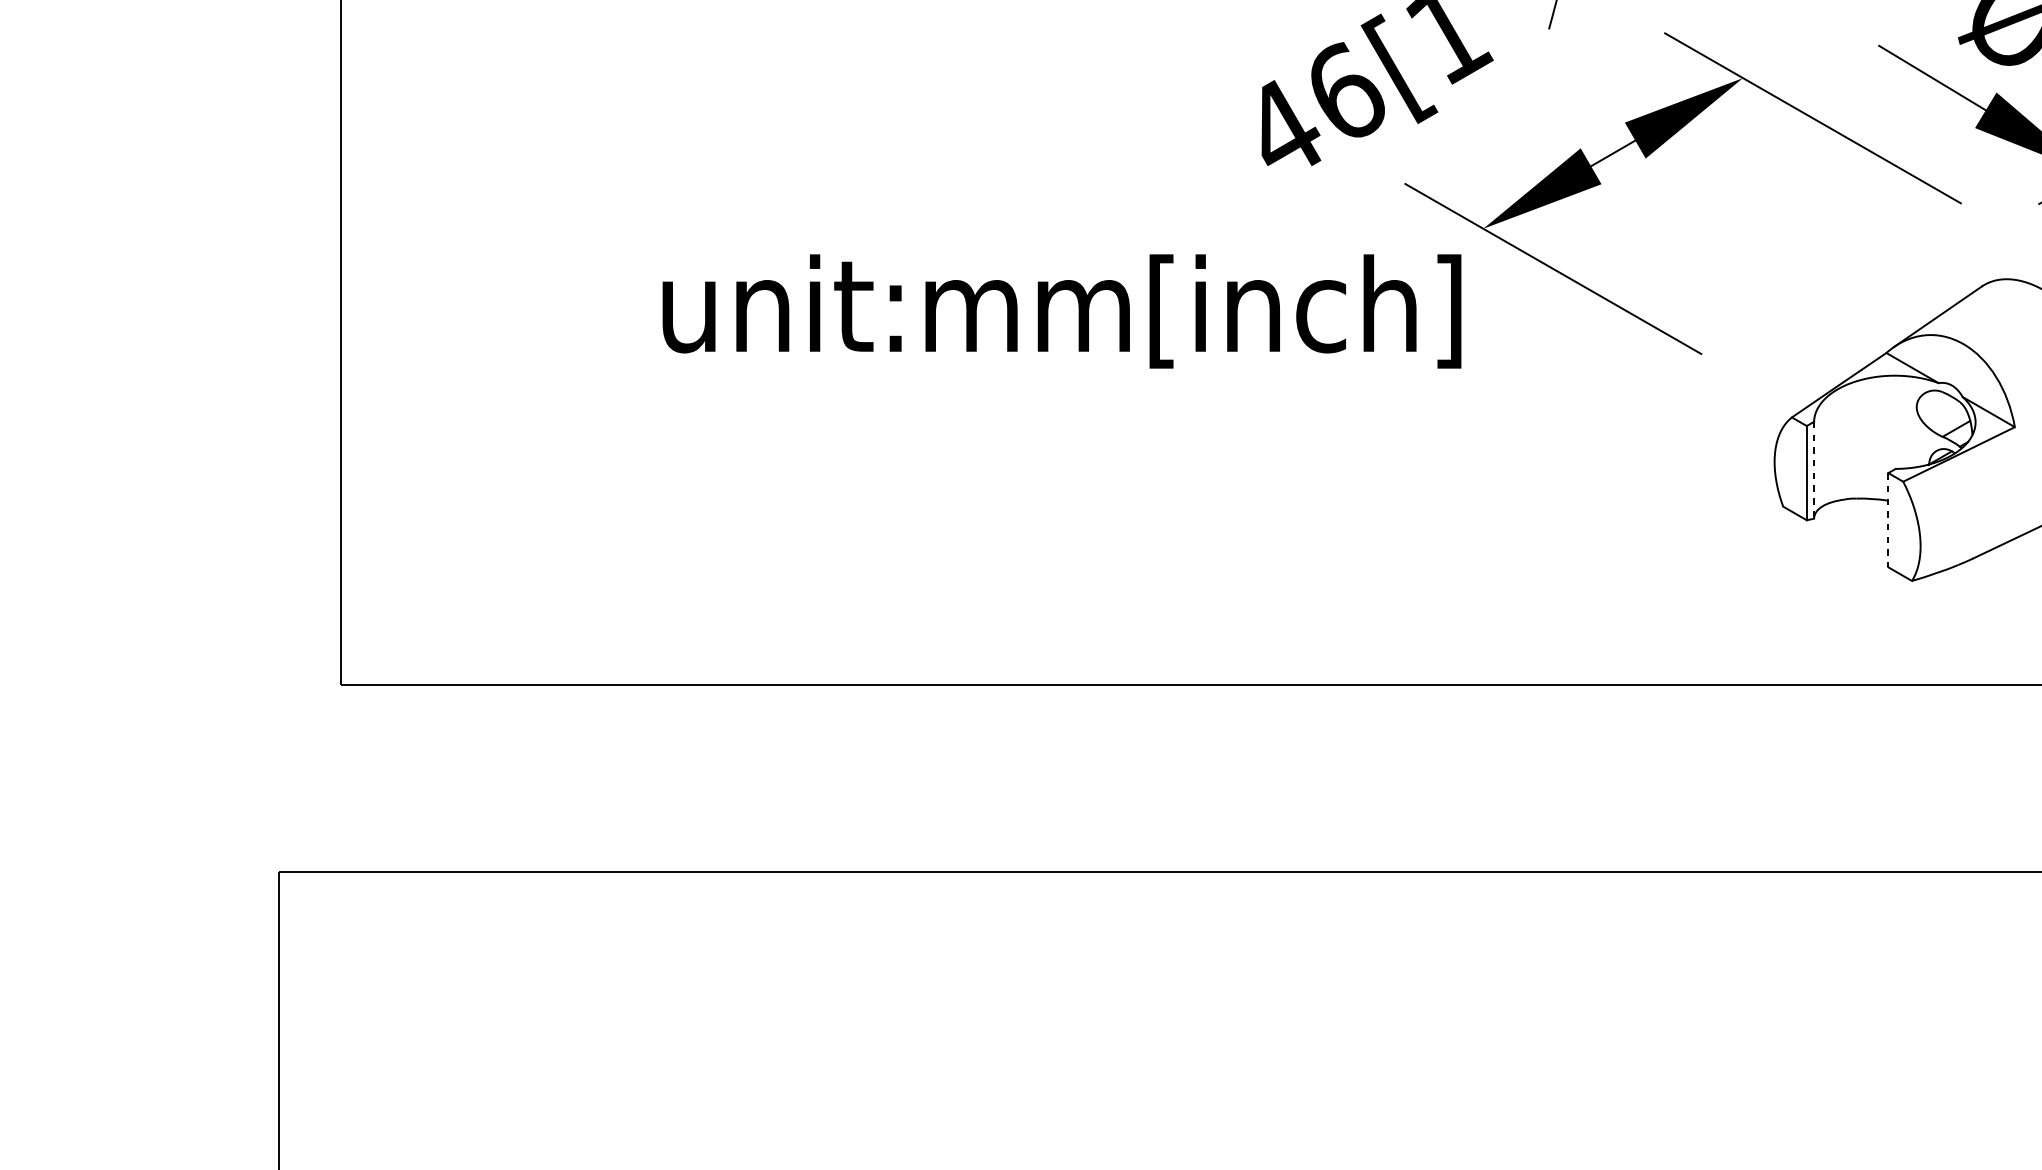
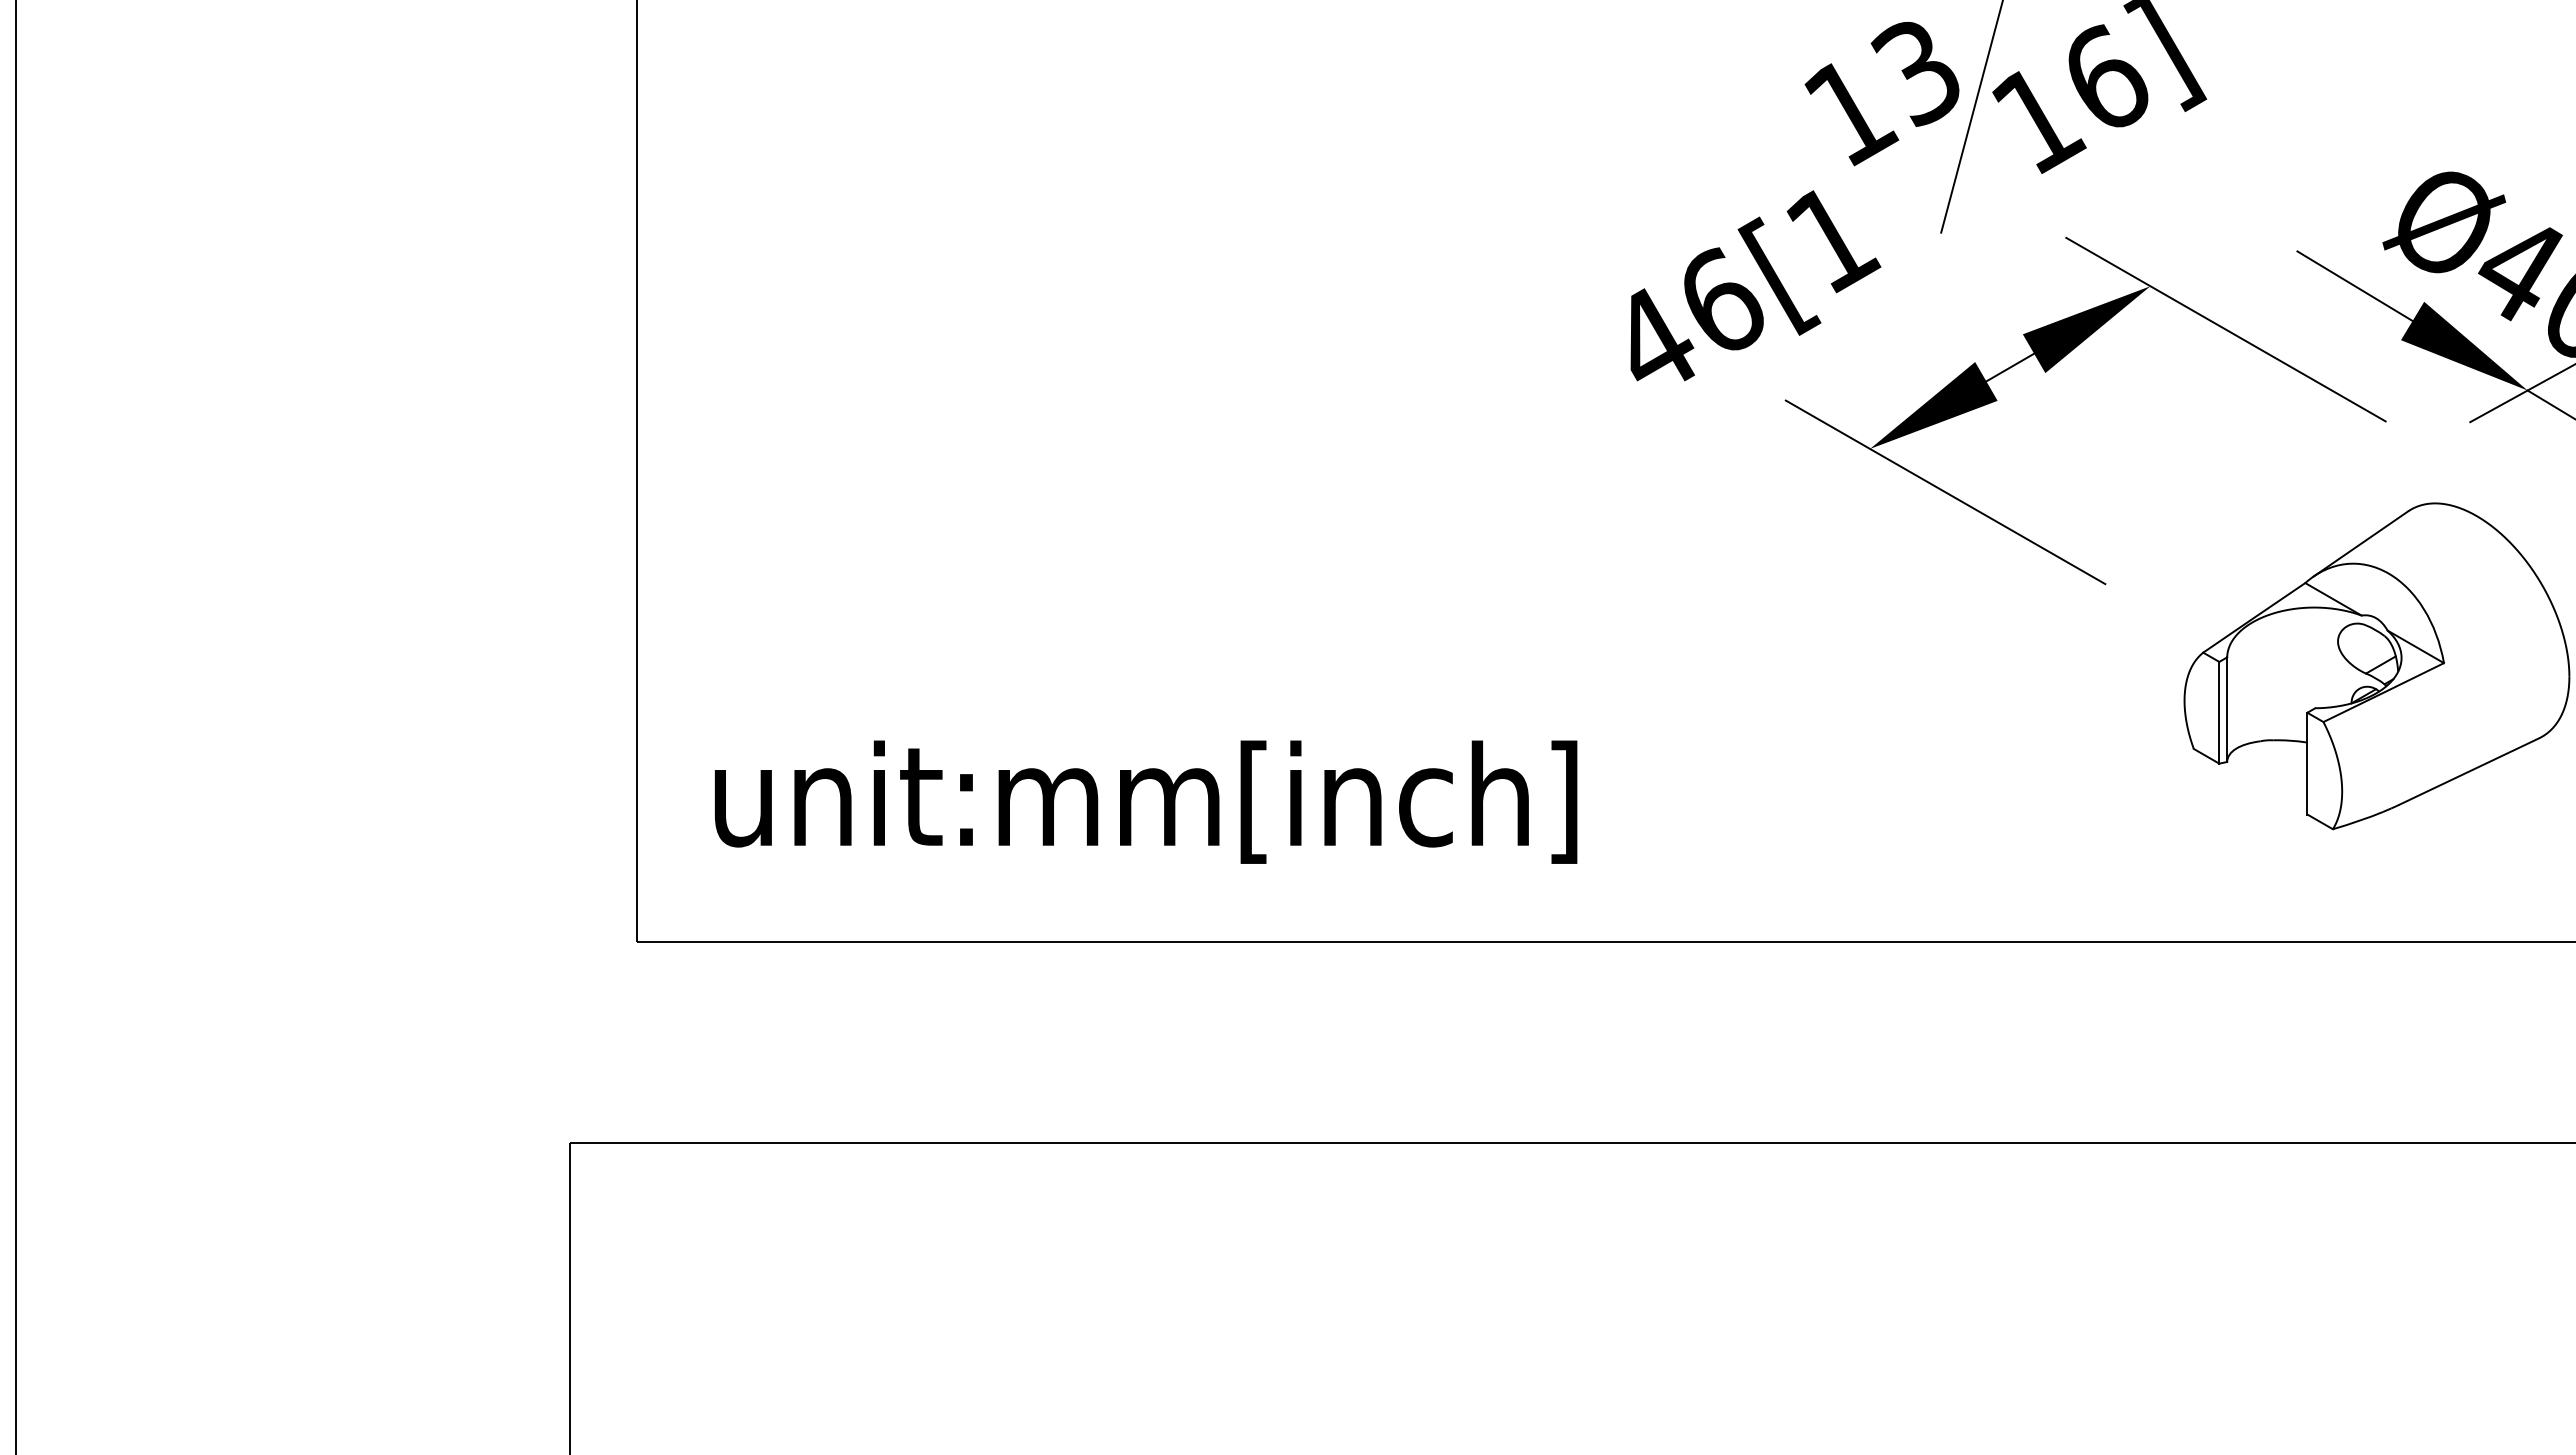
text: (1062, 310) -> (1146, 801), moved
line: (1814, 471) -> (2227, 710), dashed -> solid
line: (1888, 520) -> (2307, 763), dashed -> solid

